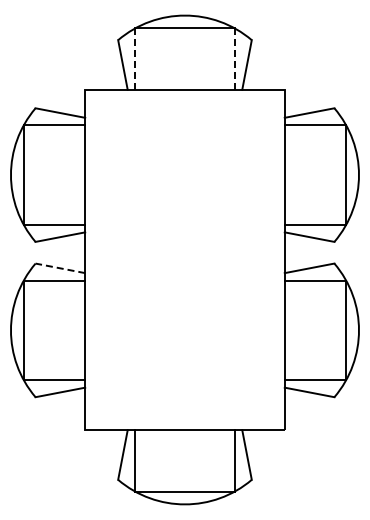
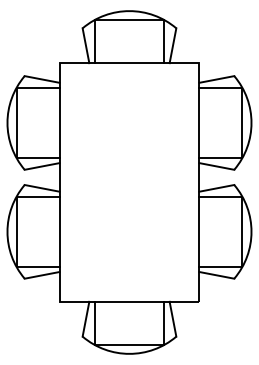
line: (135, 59) -> (94, 41), dashed -> solid
line: (234, 59) -> (164, 41), dashed -> solid
line: (59, 268) -> (41, 188), dashed -> solid

